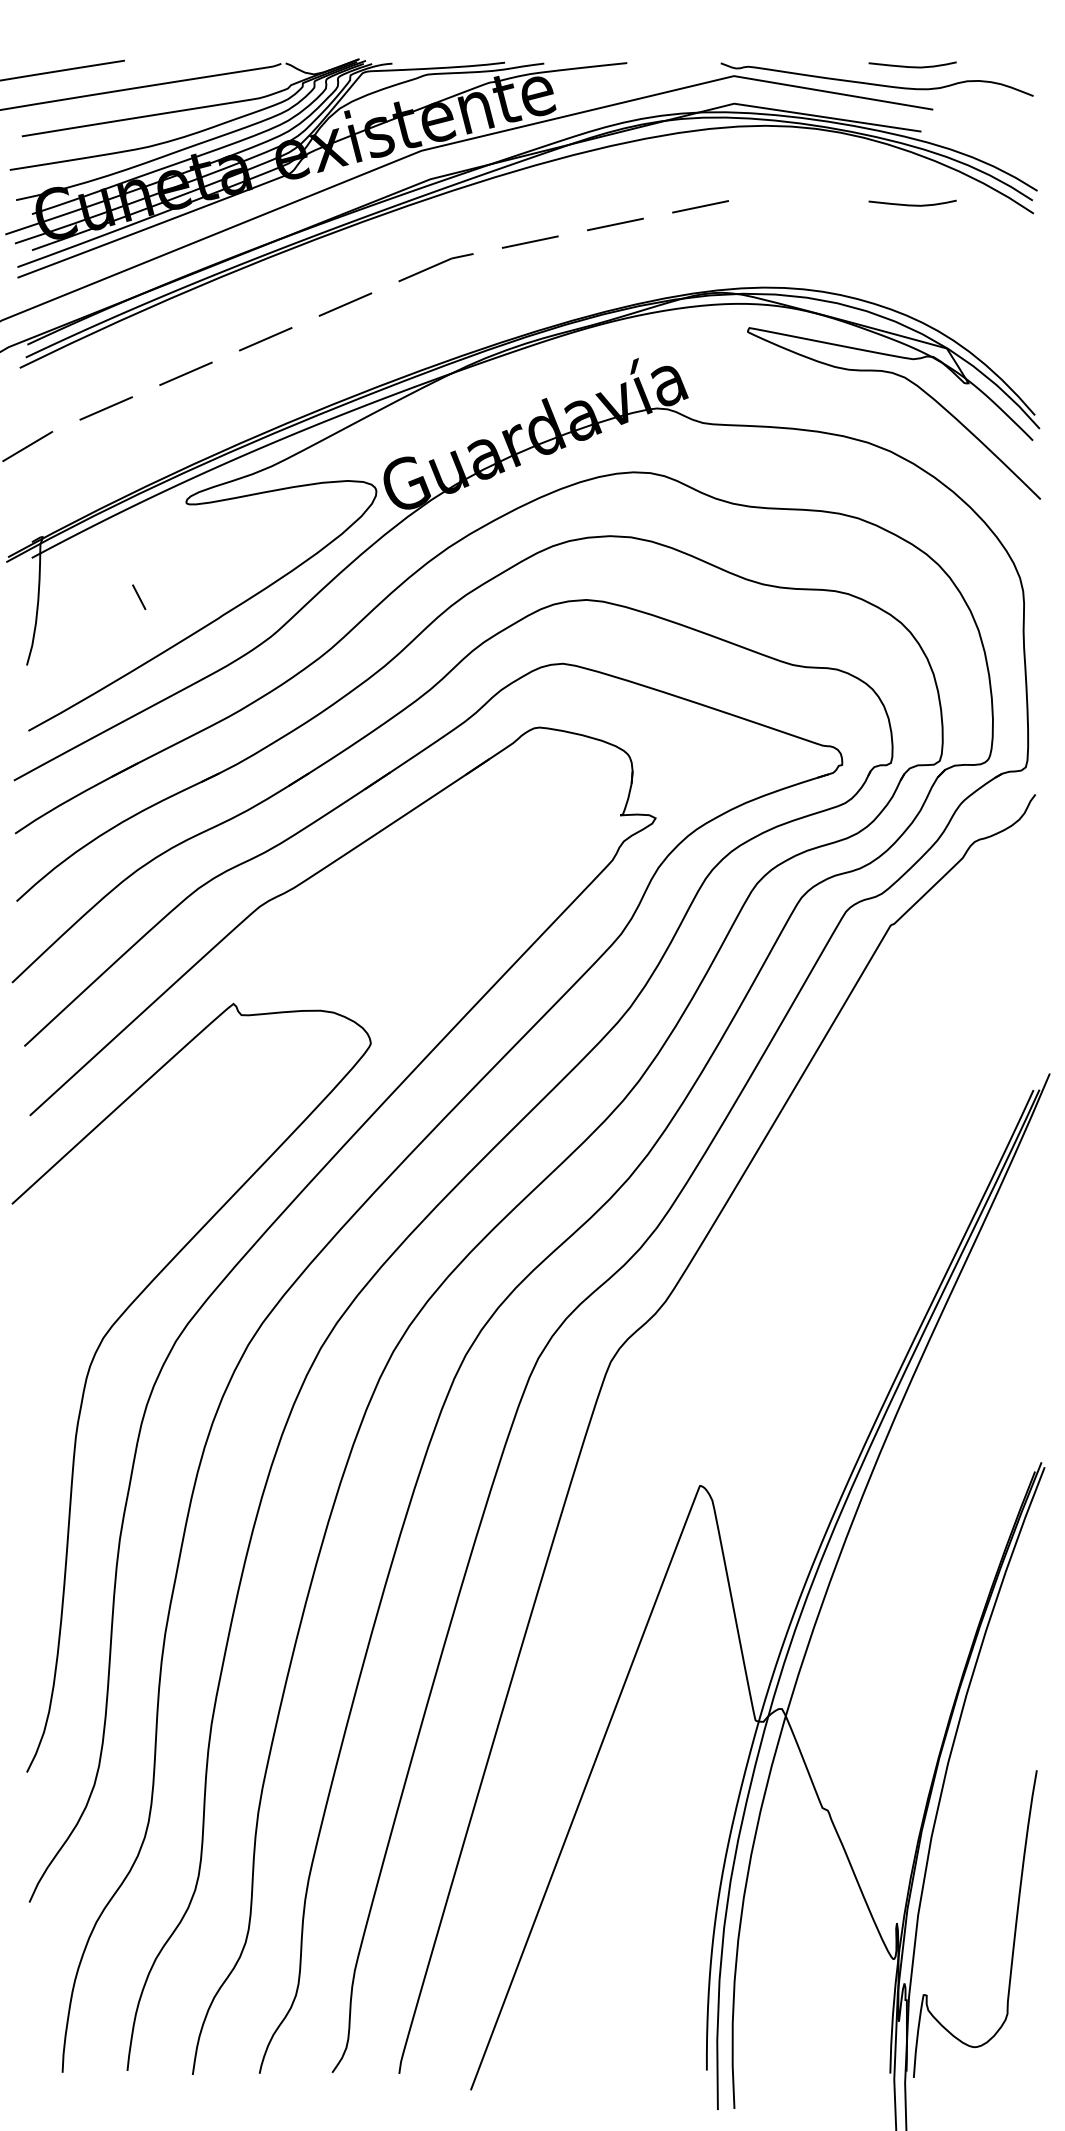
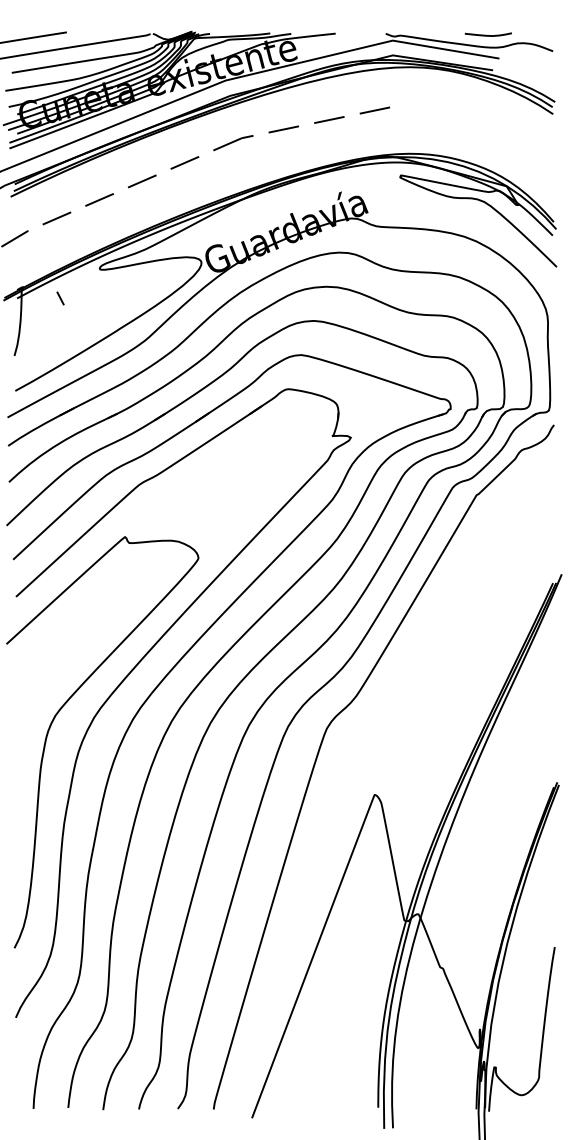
curve: (909, 202) -> (486, 108), removed
line: (139, 597) -> (60, 298), moved

